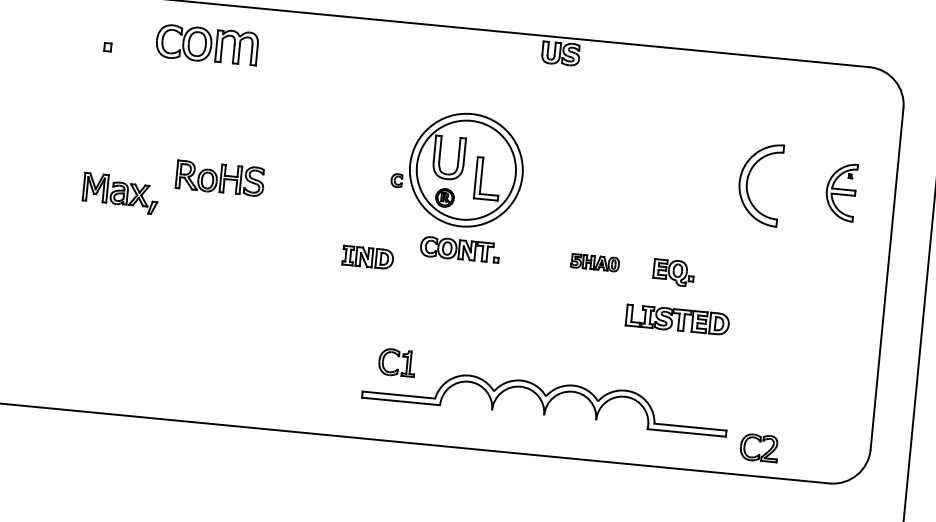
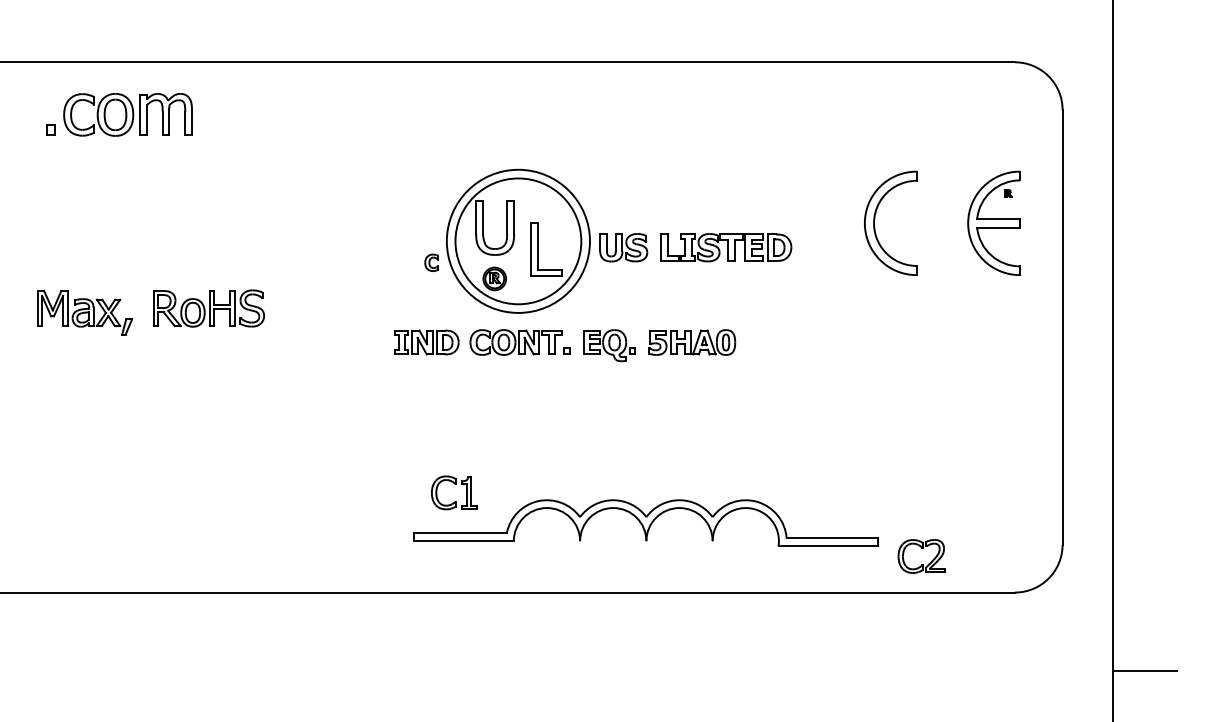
part: (206, 44) -> (127, 114), moved
part: (560, 53) -> (623, 247), moved
part: (220, 178) -> (208, 308), moved
part: (840, 191) -> (993, 222), size x1.43
part: (367, 257) -> (426, 342), moved
part: (595, 262) -> (692, 342), size x1.43
part: (673, 272) -> (609, 345), moved
part: (677, 319) -> (726, 247), moved

